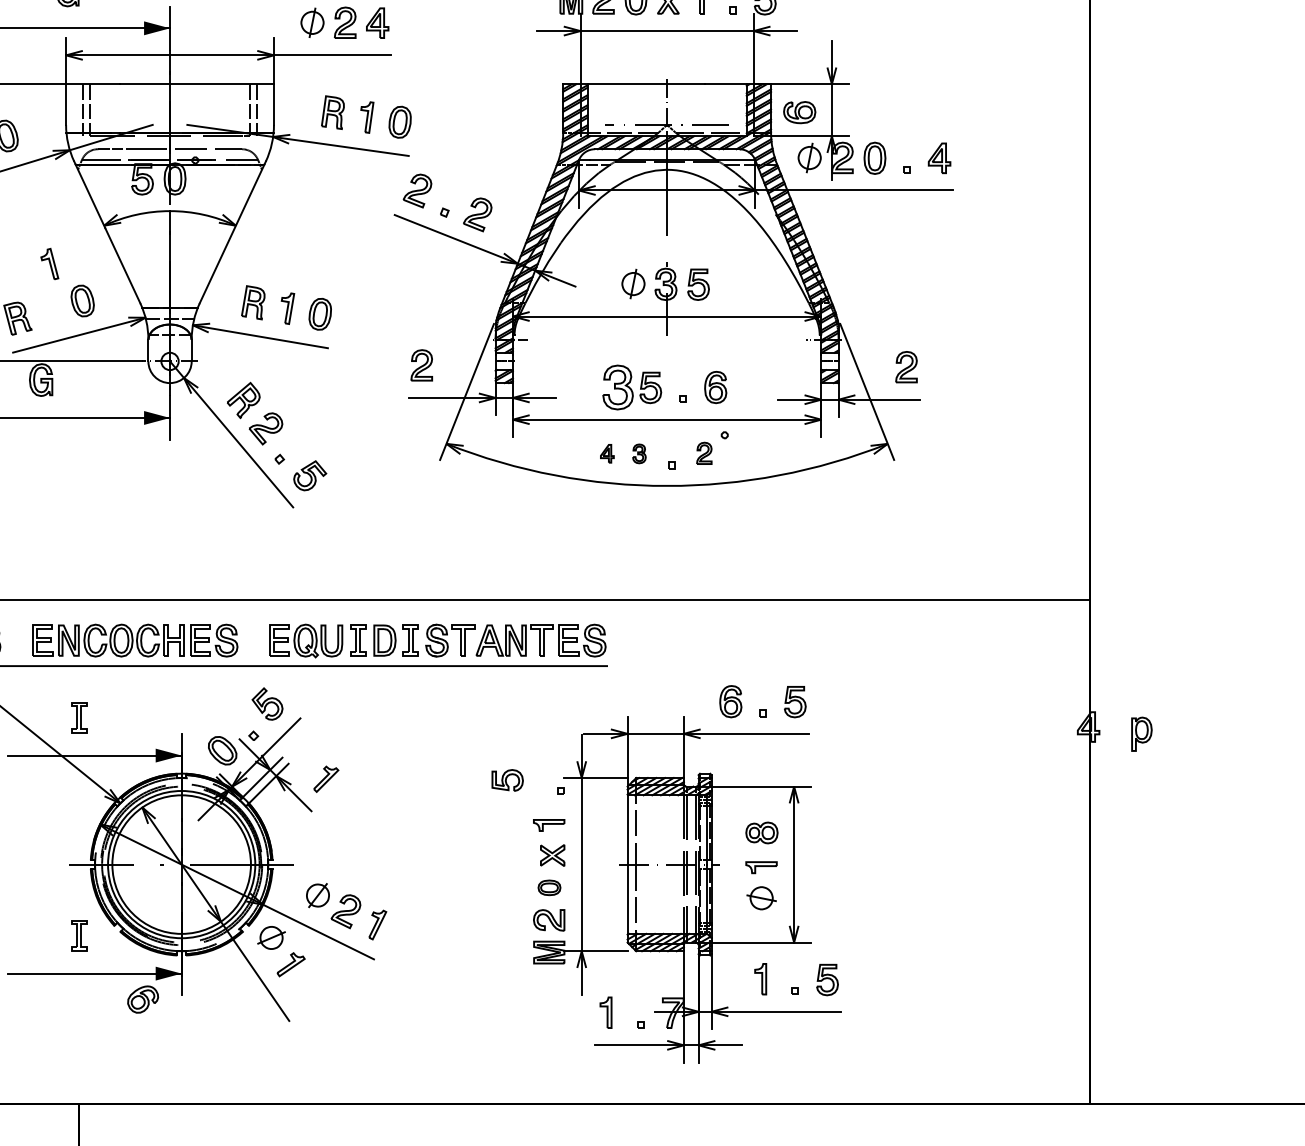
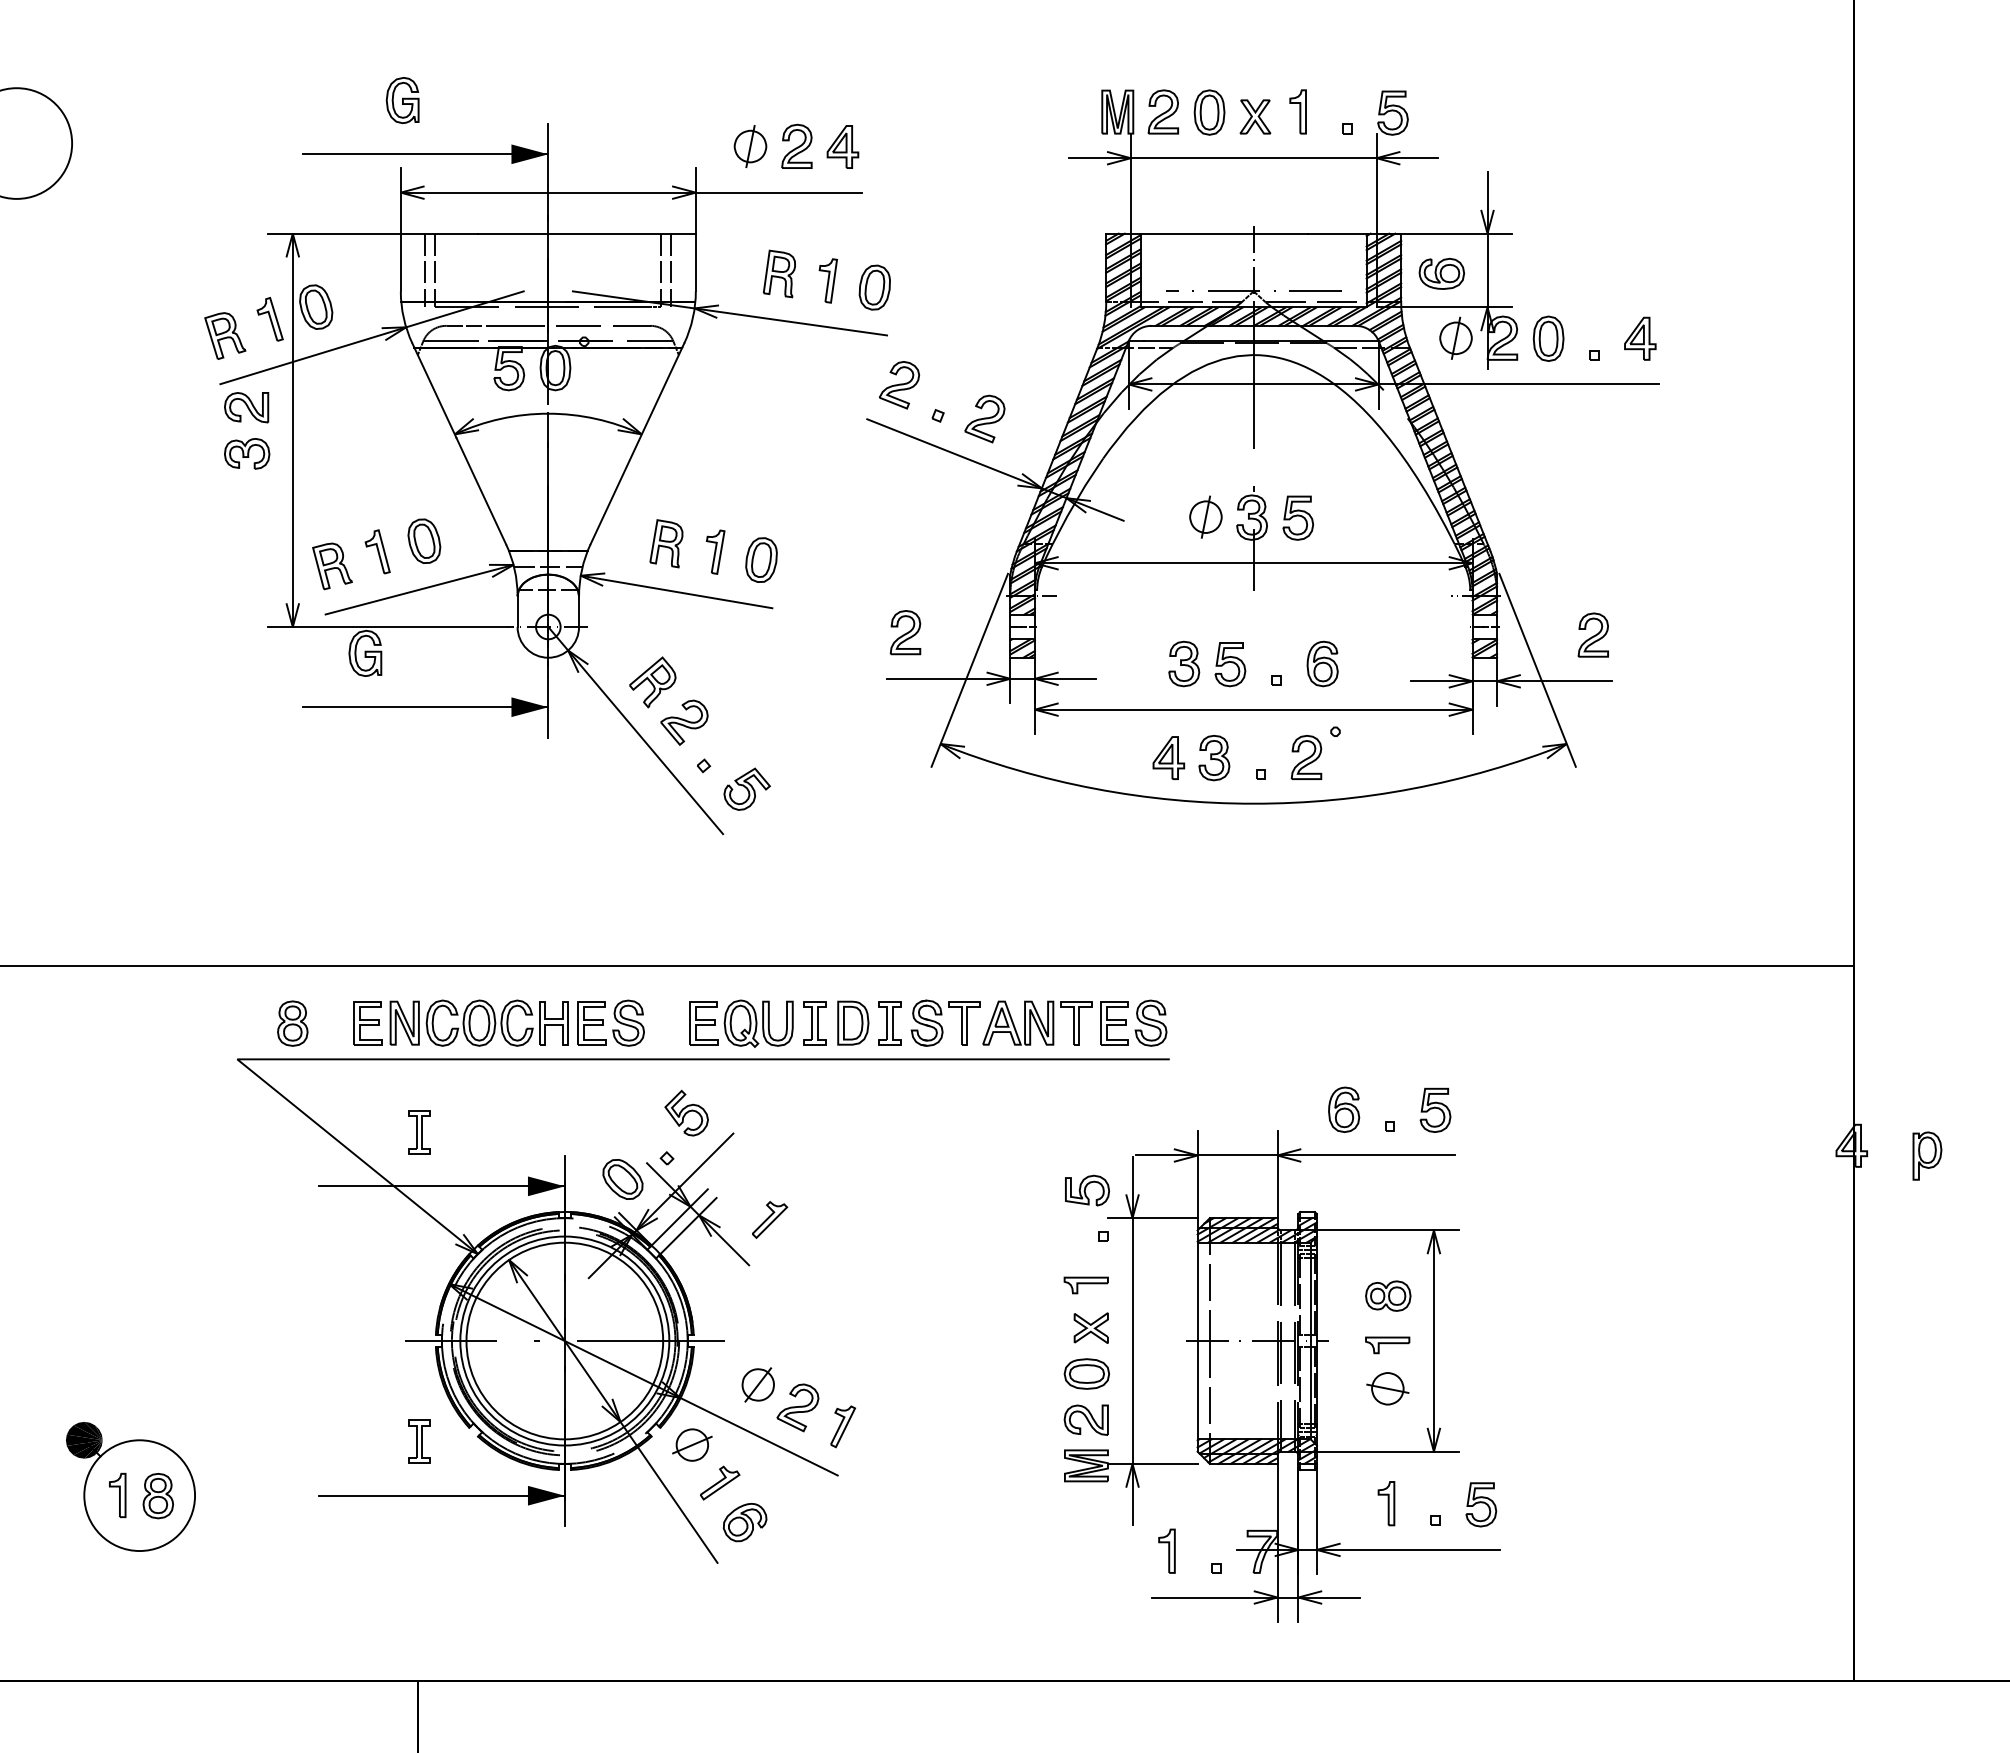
part: (49, 263) -> (377, 551), moved
part: (618, 387) -> (1184, 663), size x0.71
part: (607, 453) -> (1168, 757), size x1.67
part: (704, 453) -> (1306, 757), size x1.43
part: (639, 454) -> (1214, 758), size x1.67
part: (507, 780) -> (1087, 1190), moved
part: (549, 887) -> (1086, 1373), size x1.43
part: (142, 999) -> (744, 1522), moved

